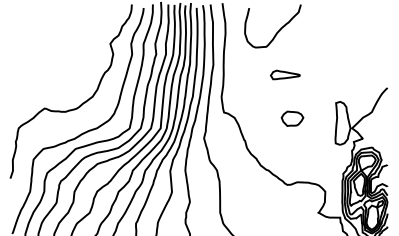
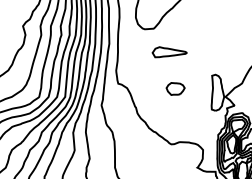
part: (285, 74) -> (169, 51), size x1.4

